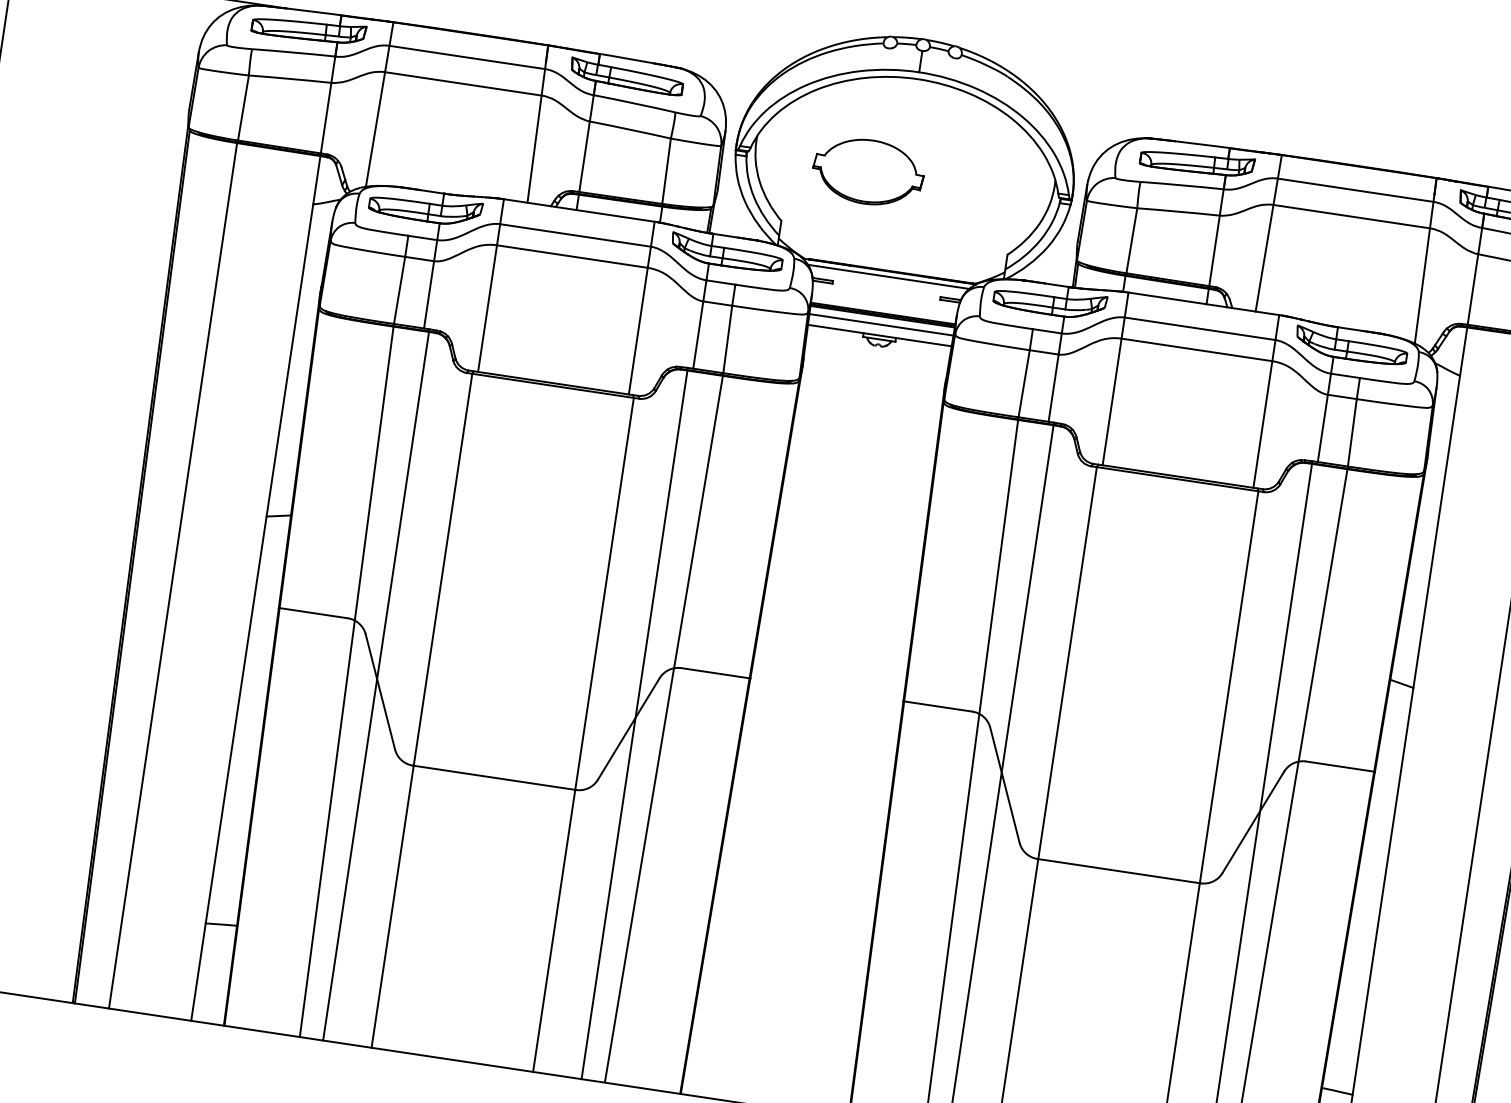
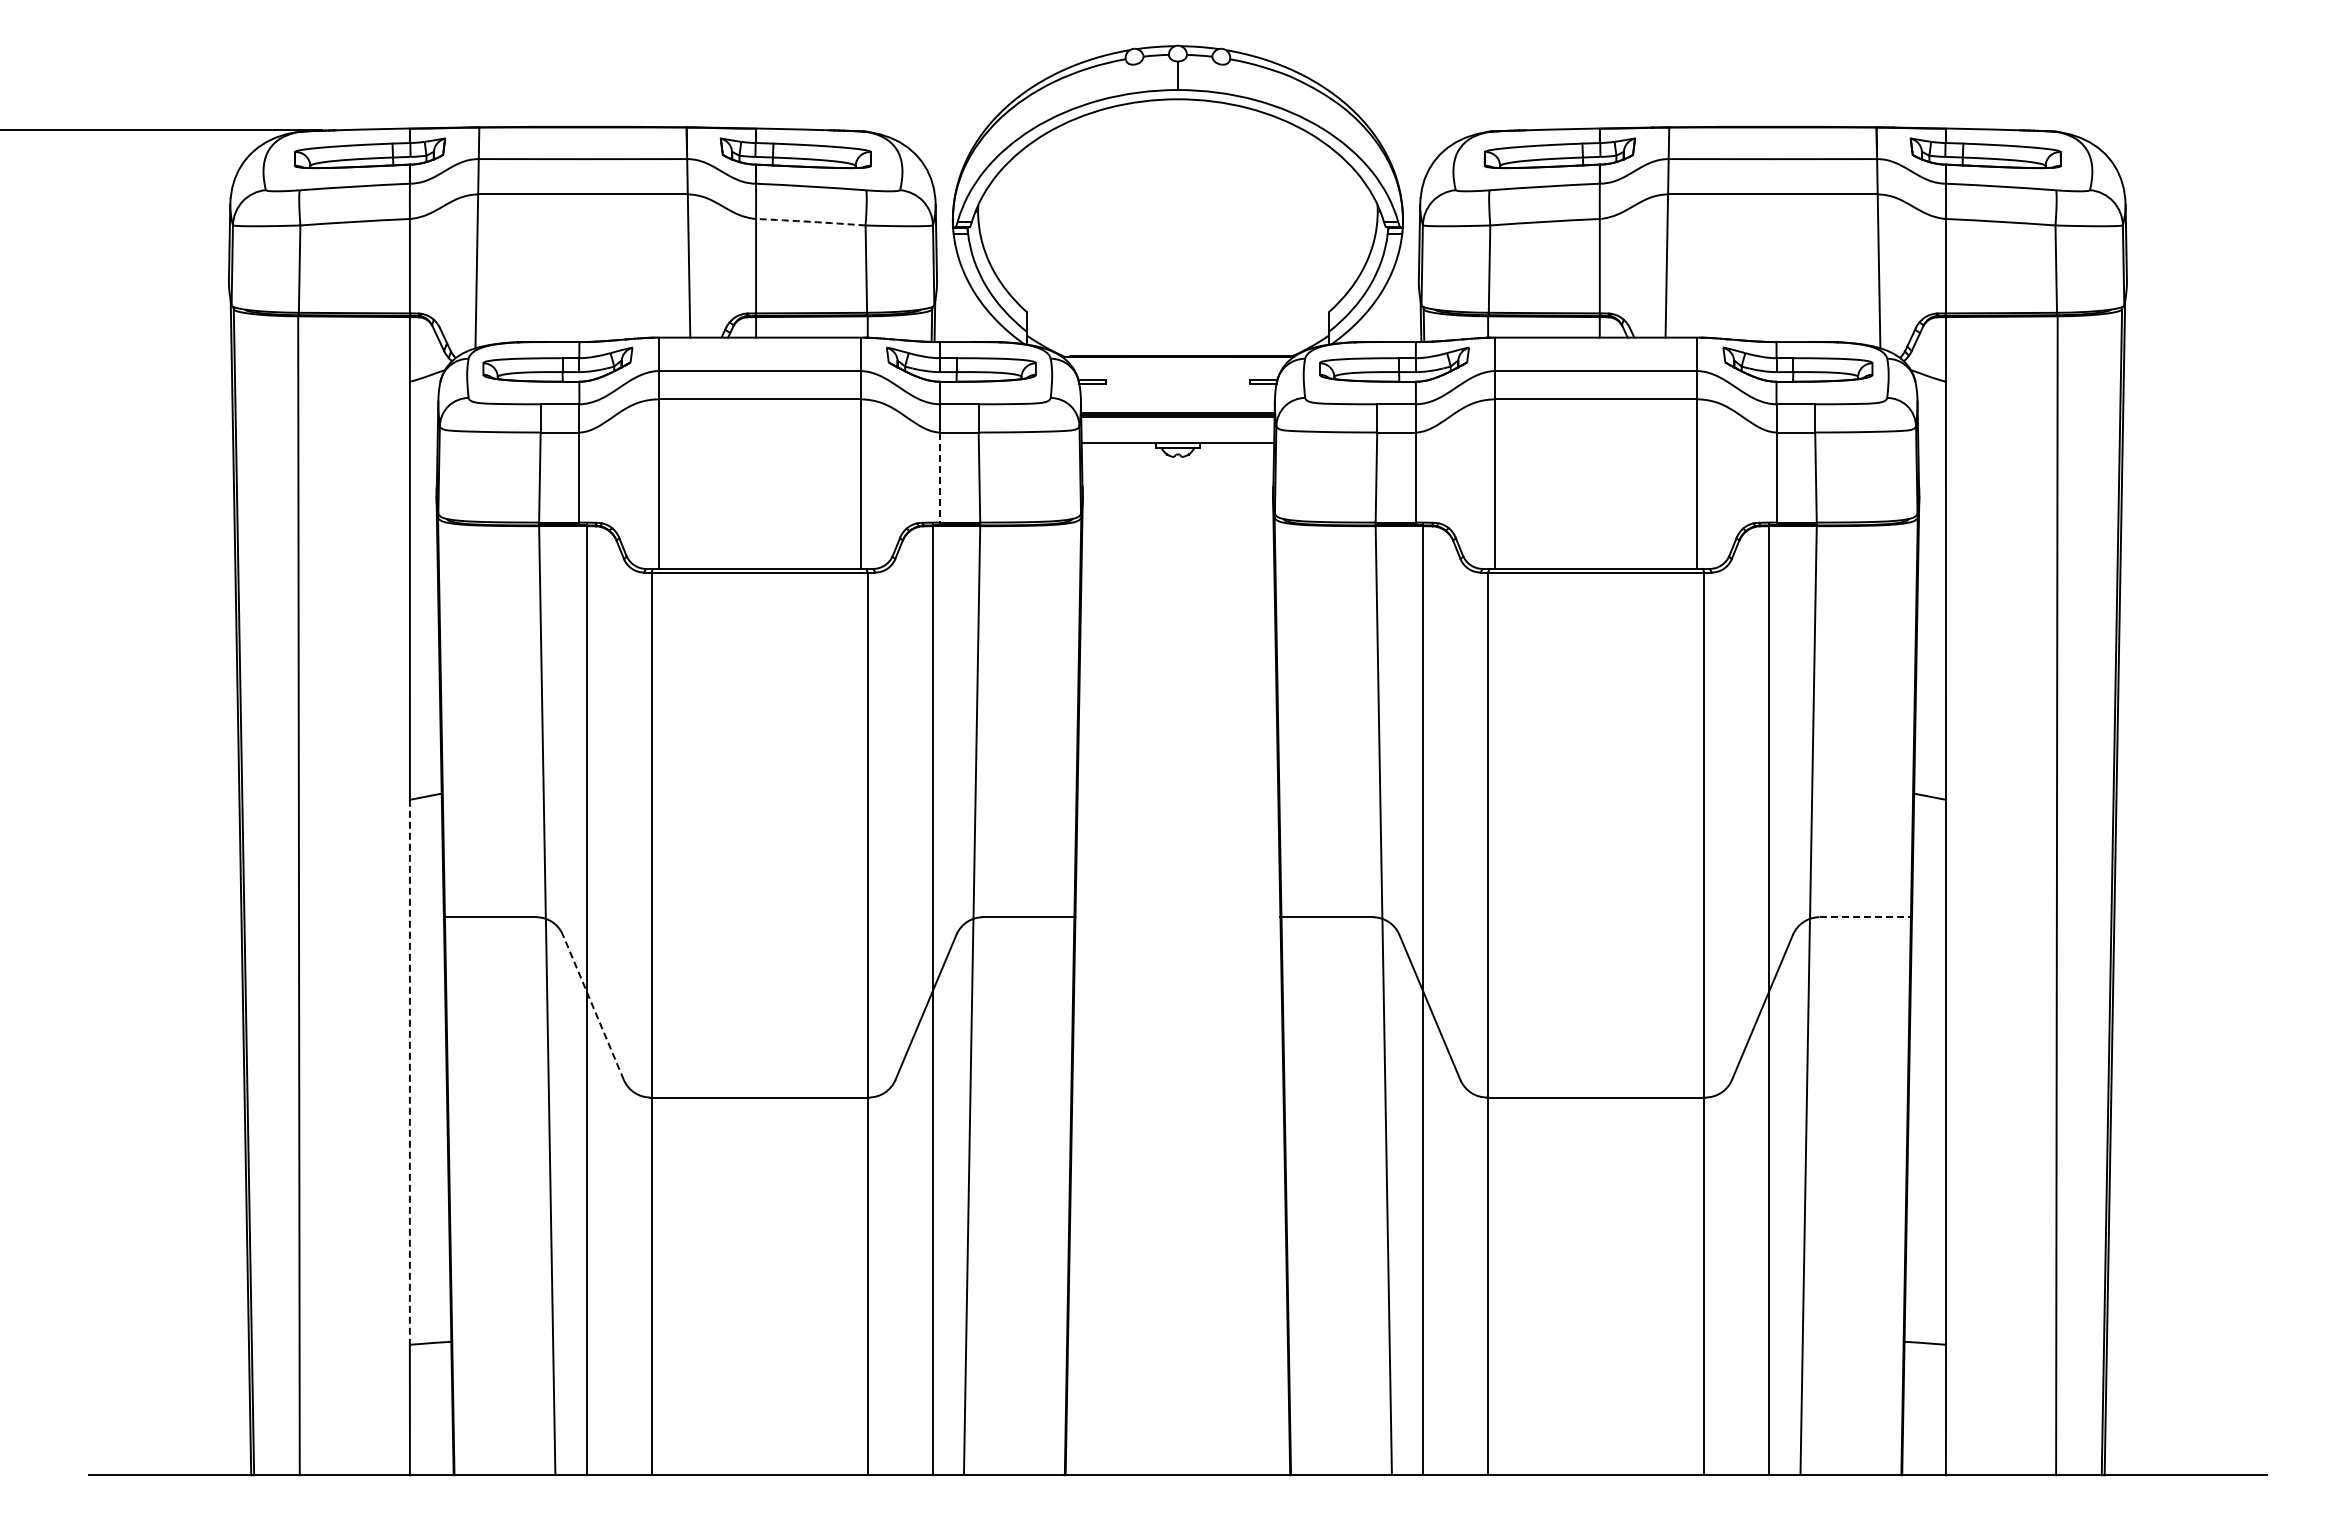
arc: (630, 129) -> (810, 221), solid -> dashed
part: (868, 171) -> (1130, 230), removed
line: (888, 277) -> (1177, 364), removed
line: (881, 324) -> (1177, 428), removed
line: (697, 335) -> (939, 478), solid -> dashed
line: (380, 692) -> (593, 1007), solid -> dashed
line: (235, 720) -> (409, 1072), solid -> dashed
line: (1340, 766) -> (1866, 917), solid -> dashed

